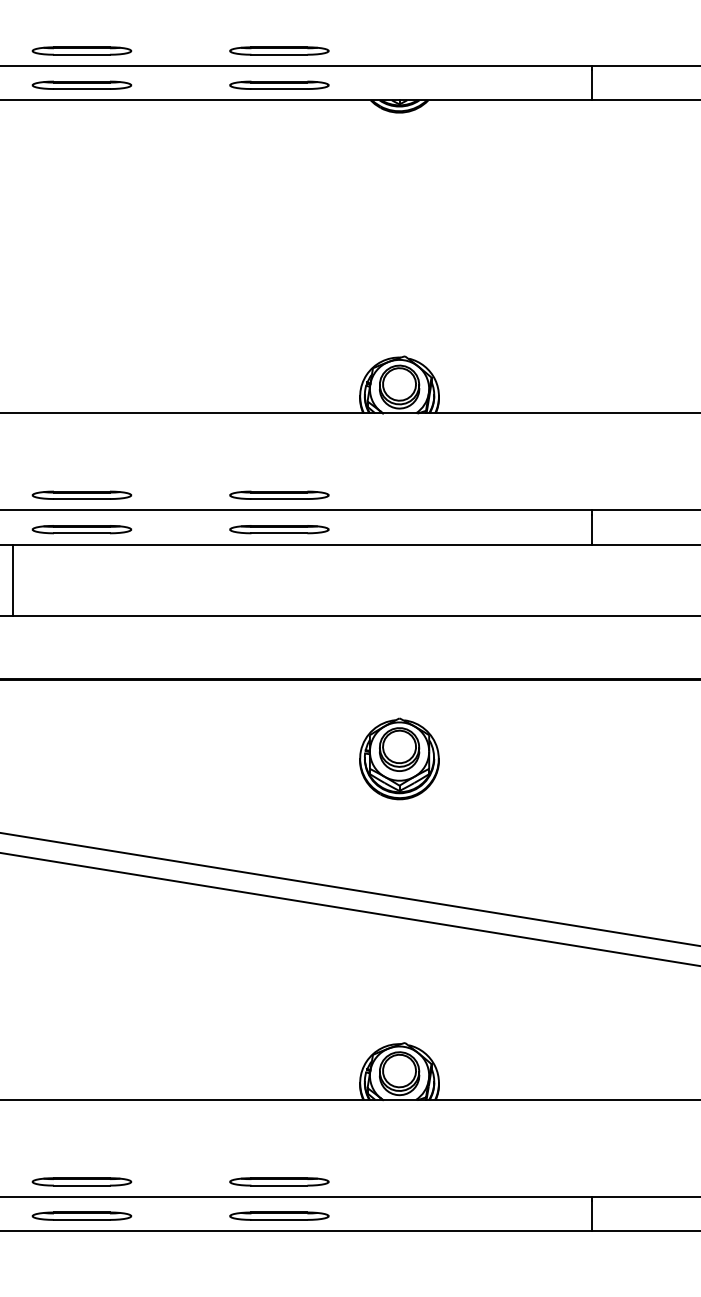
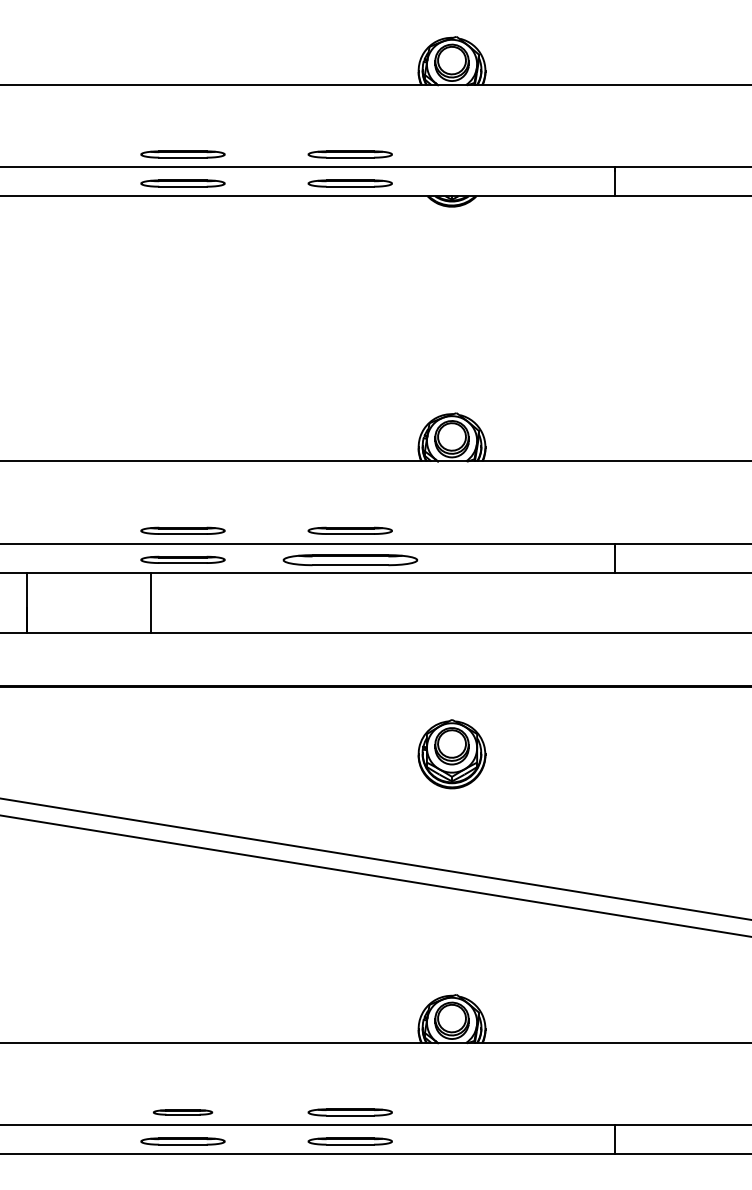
part: (278, 529) -> (349, 559), size x1.6
line: (12, 579) -> (151, 602), moved
part: (81, 1181) -> (182, 1112), size x0.7

